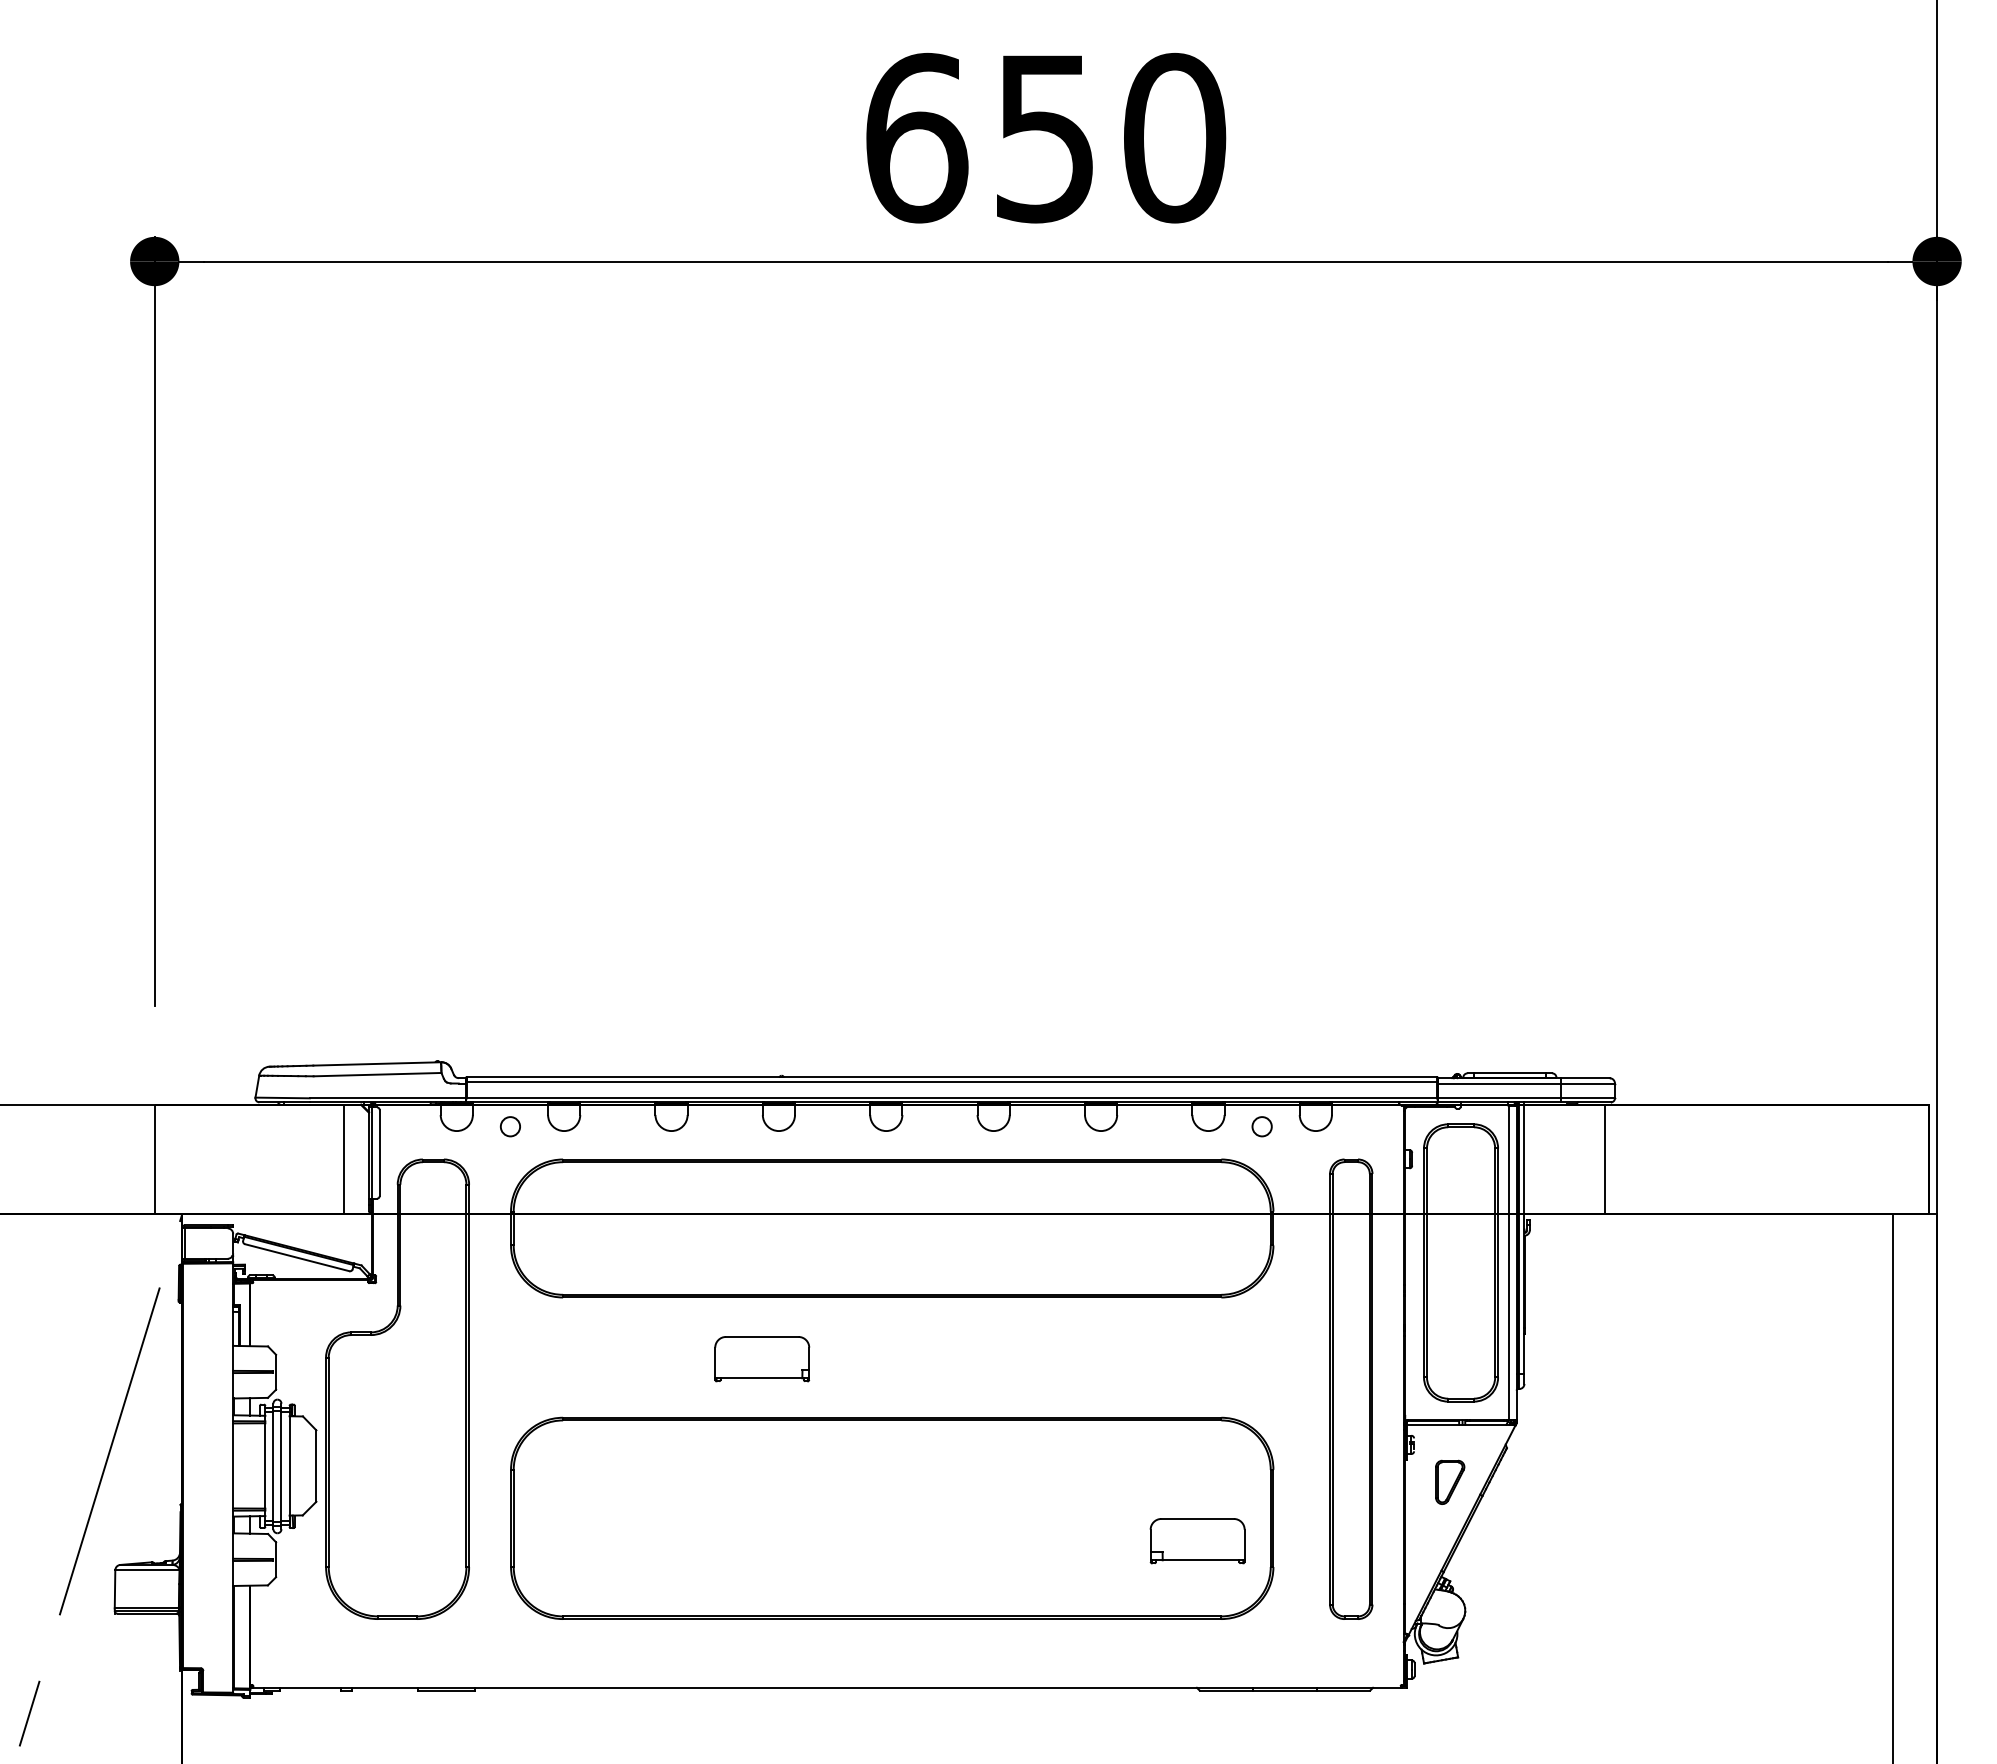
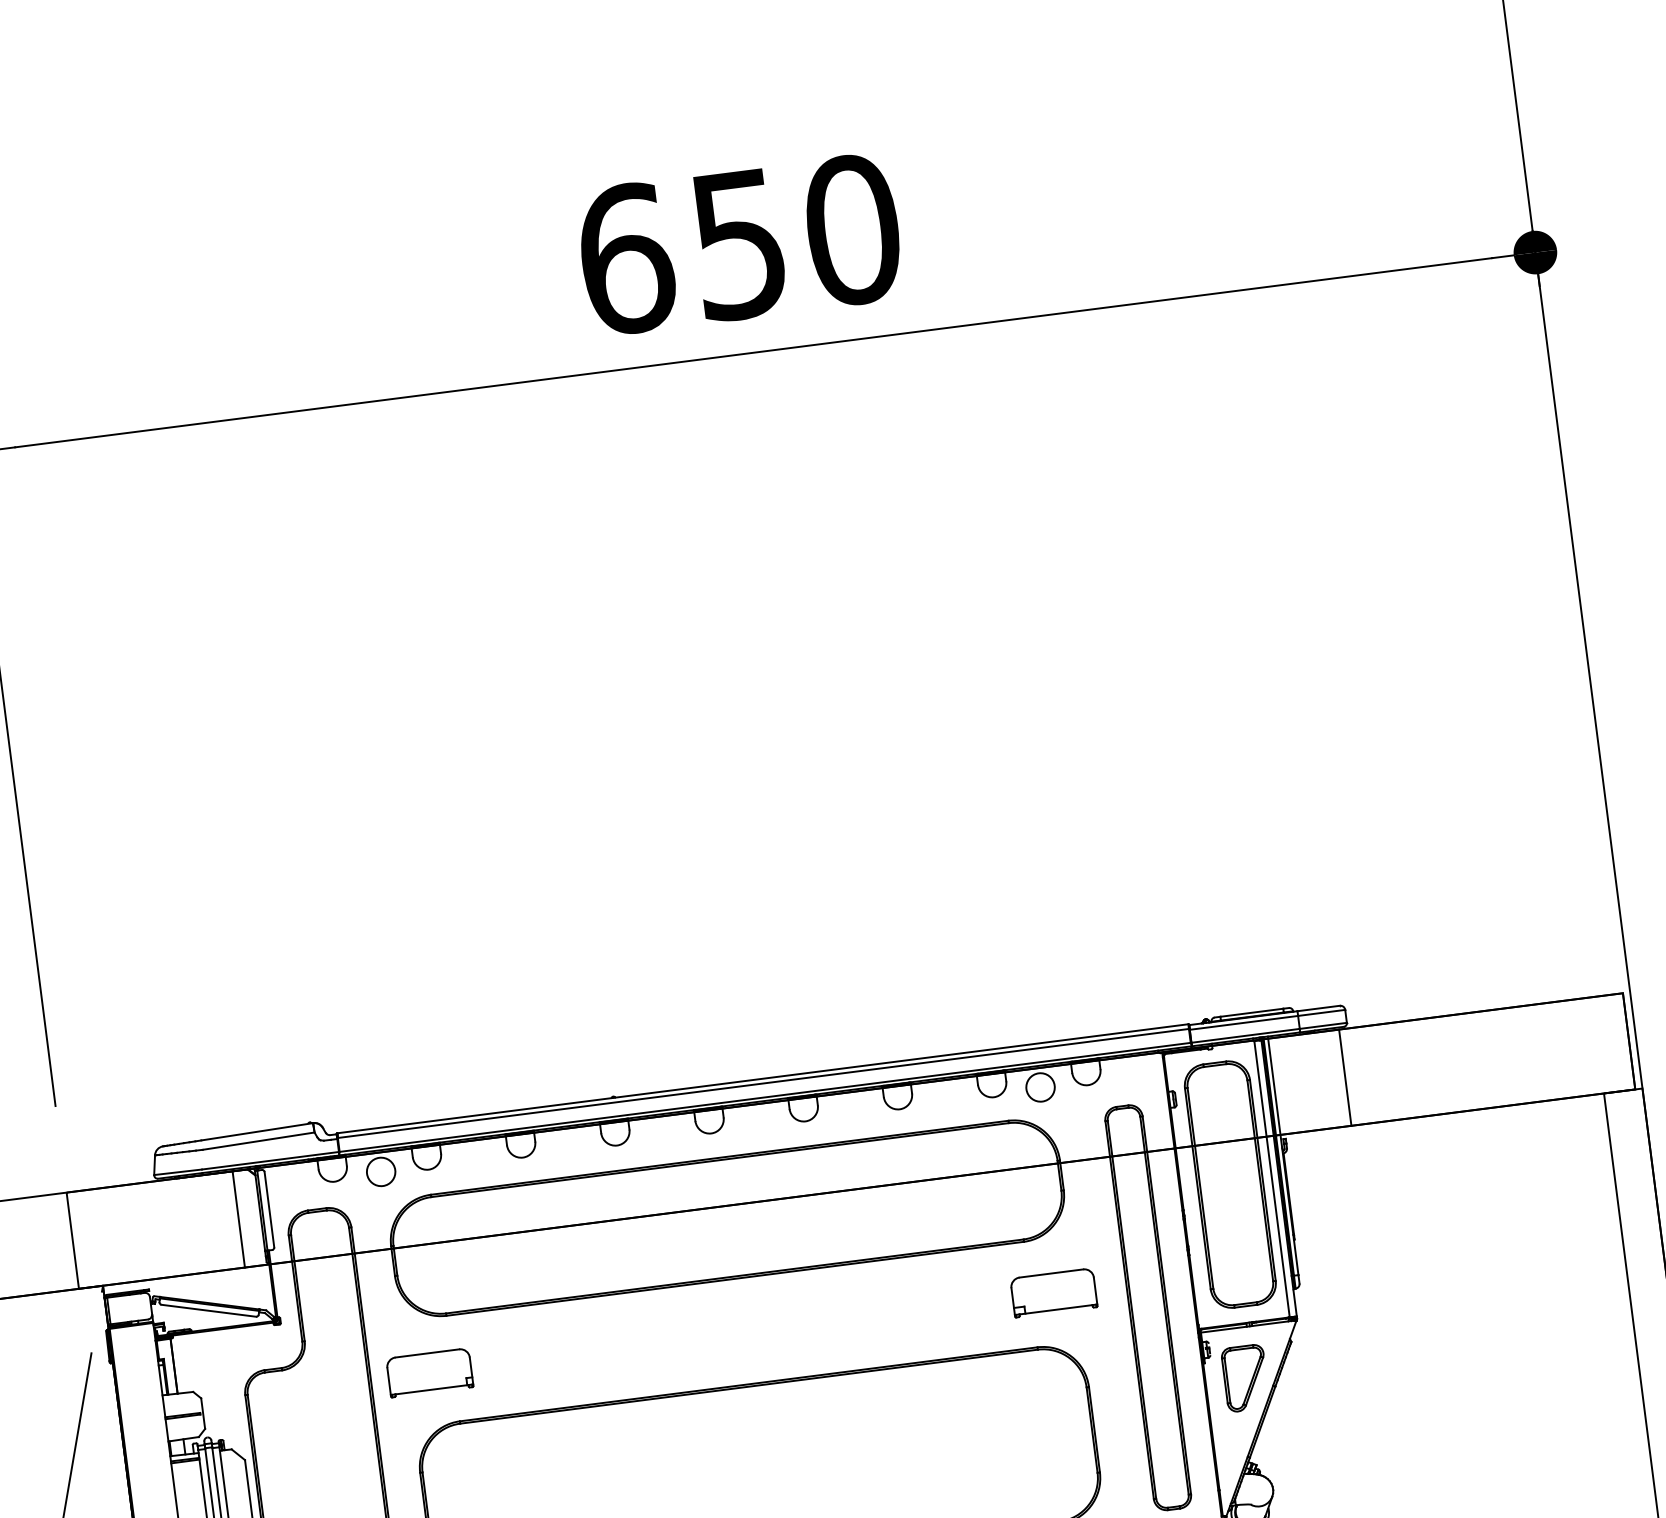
circle: (510, 1126) -> (381, 1171), size x1.67
circle: (1262, 1126) -> (1040, 1087), size x1.67
part: (762, 1359) -> (430, 1373), moved
part: (1449, 1482) -> (1244, 1378), size x1.67
part: (1197, 1541) -> (1053, 1293), moved

